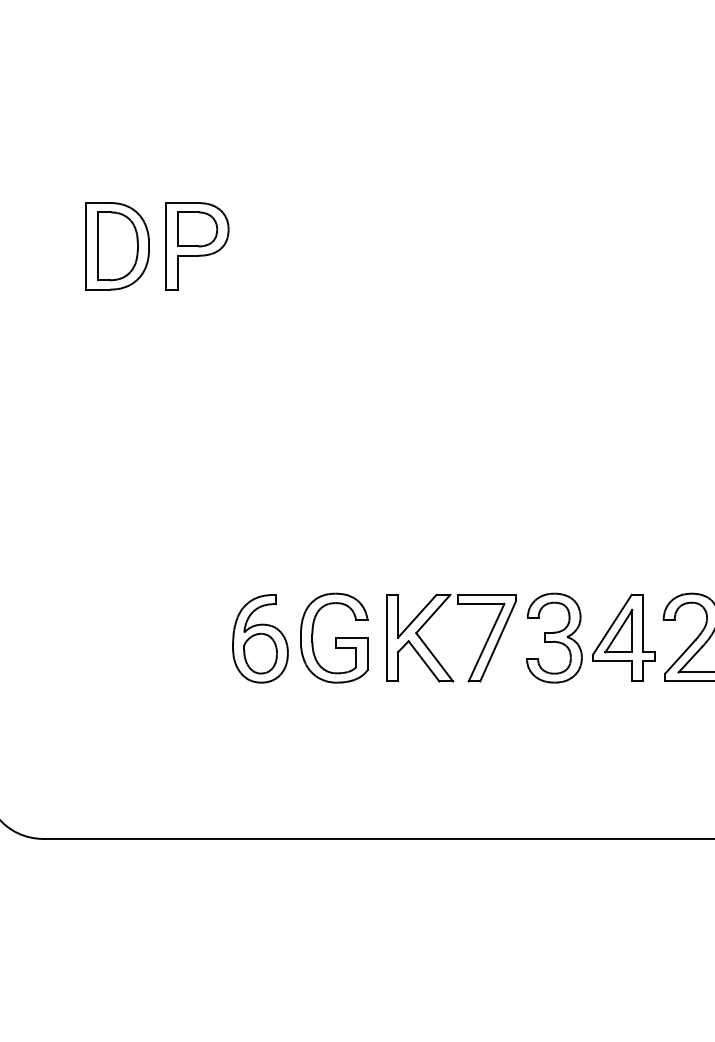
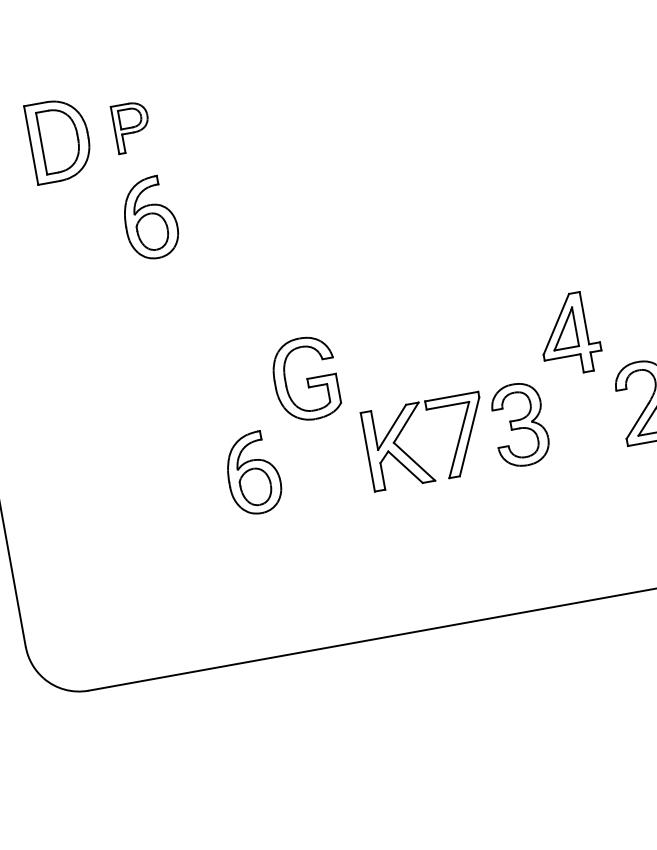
part: (197, 246) -> (132, 127), size x0.6
part: (199, 346) -> (150, 218), added
part: (334, 637) -> (305, 378), moved
part: (623, 637) -> (568, 333), moved

